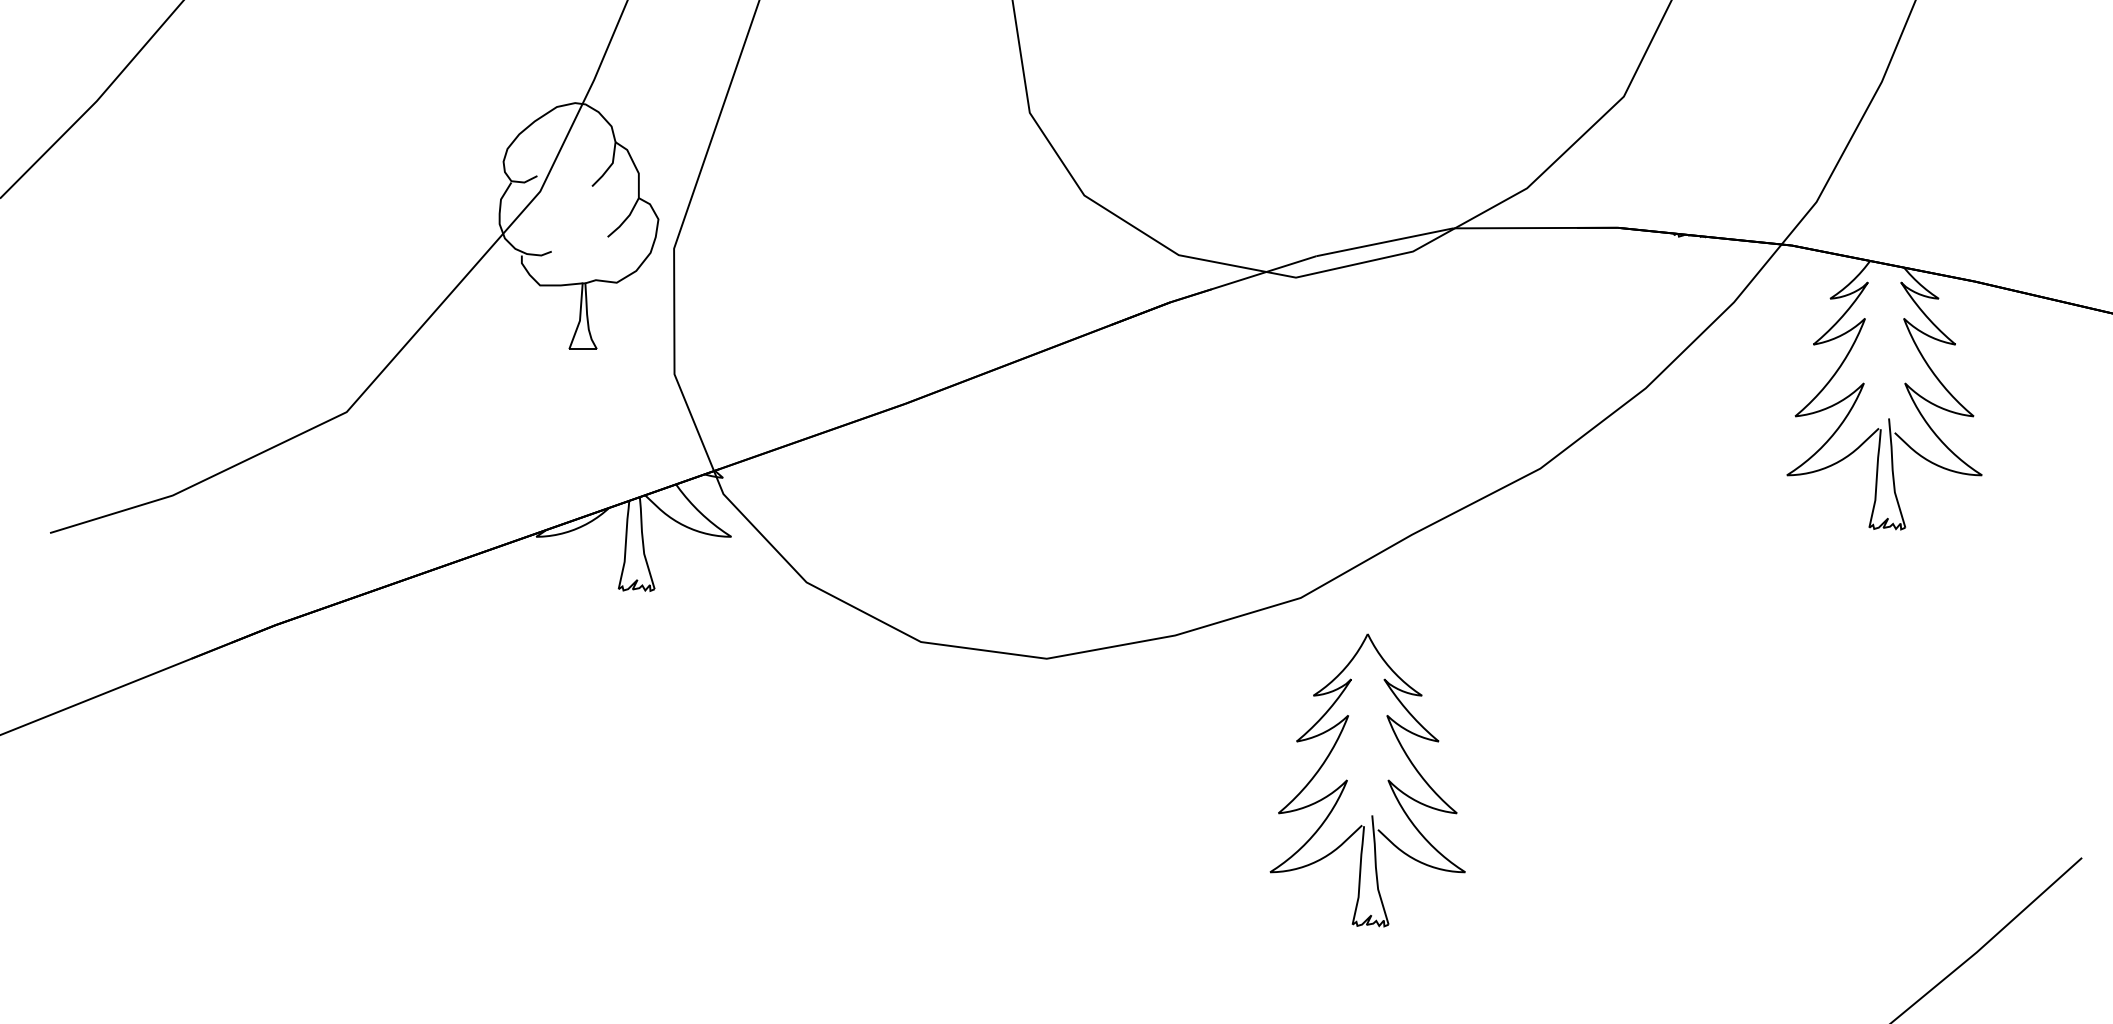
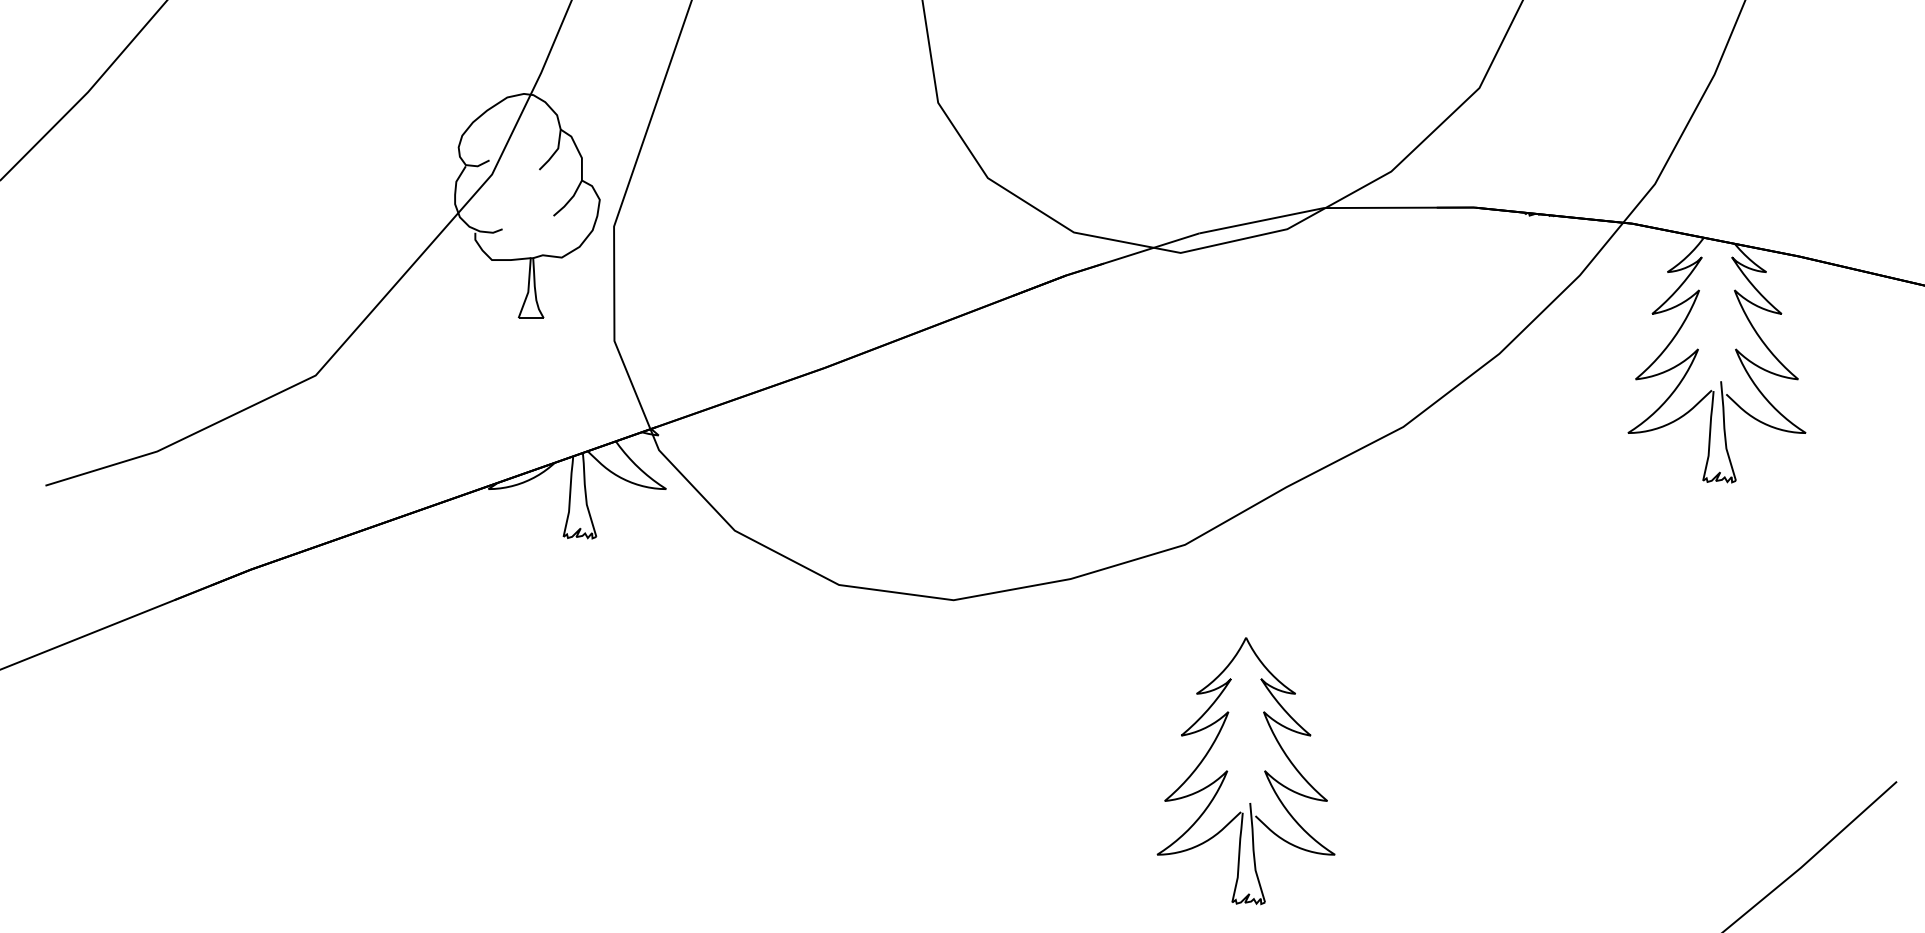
part: (1348, 780) -> (1228, 771), moved

